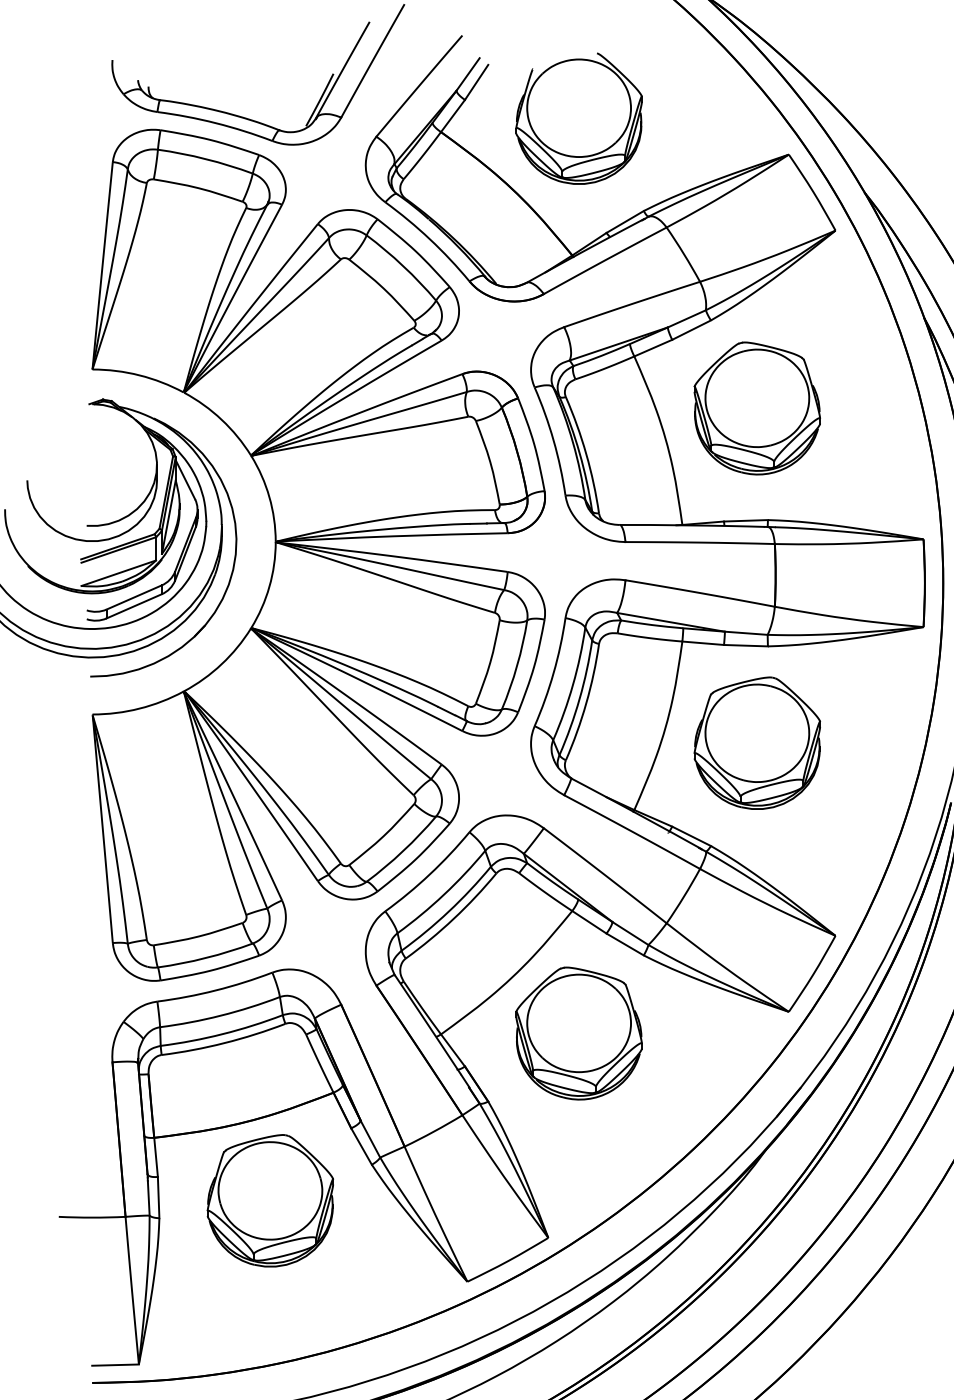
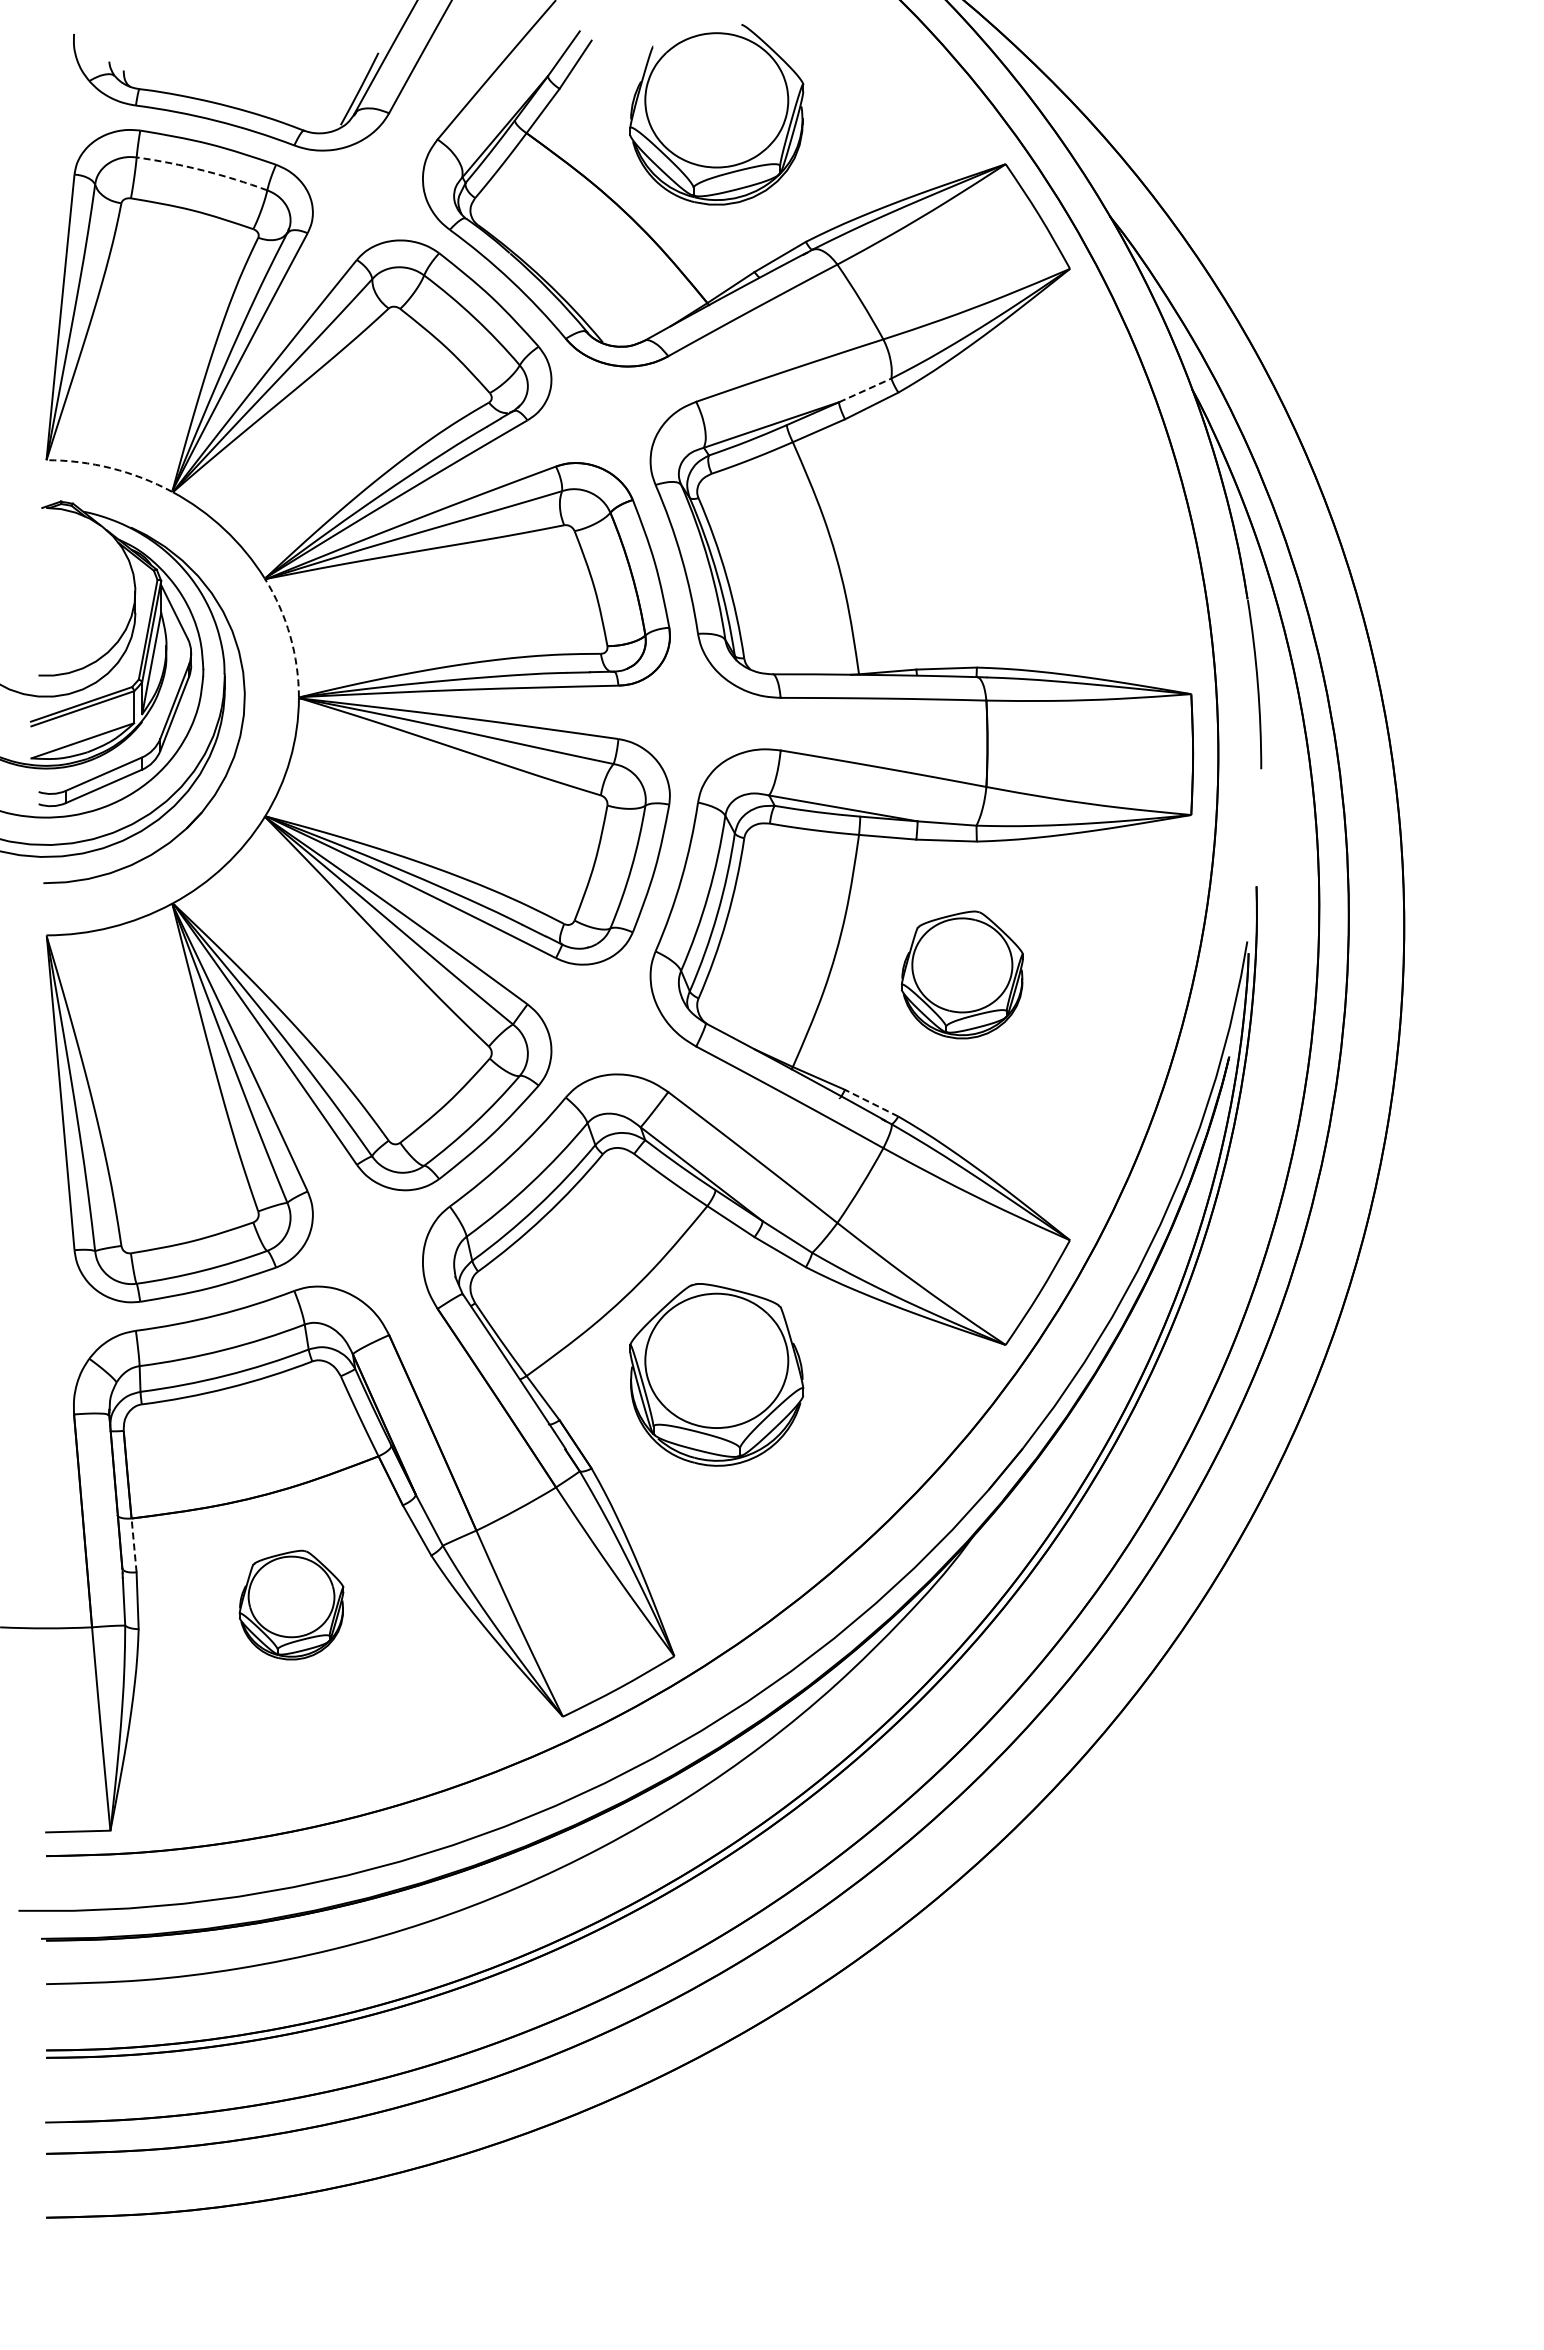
arc: (205, 159) -> (202, 170), solid -> dashed
line: (687, 318) -> (865, 390), solid -> dashed
arc: (139, 375) -> (111, 468), solid -> dashed
part: (757, 408) -> (962, 513), removed
arc: (269, 497) -> (290, 636), solid -> dashed
part: (757, 742) -> (962, 974), size x0.7
line: (691, 836) -> (871, 1103), solid -> dashed
line: (156, 1156) -> (134, 1544), solid -> dashed
part: (270, 1200) -> (291, 1604), size x0.6

